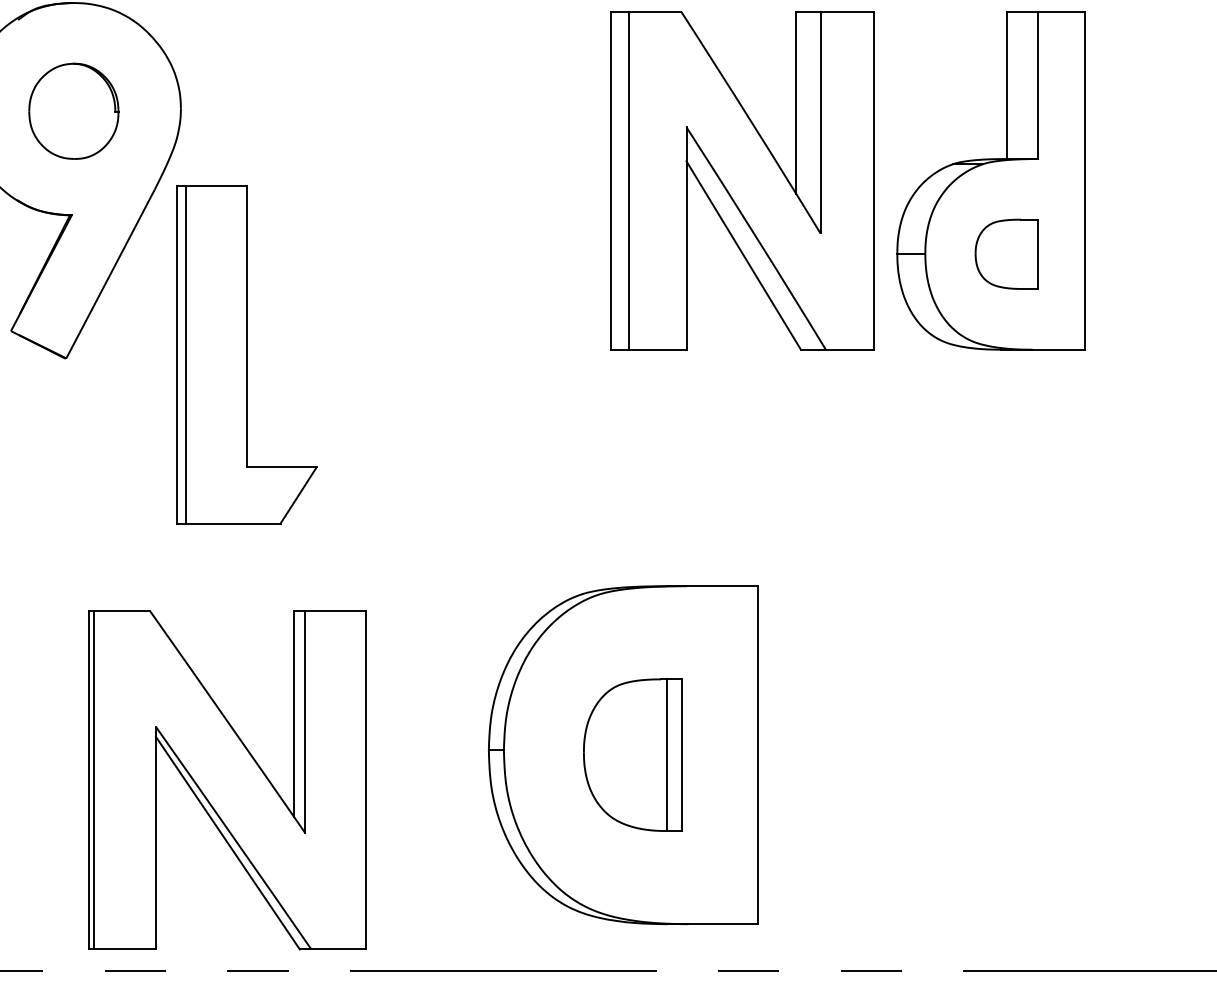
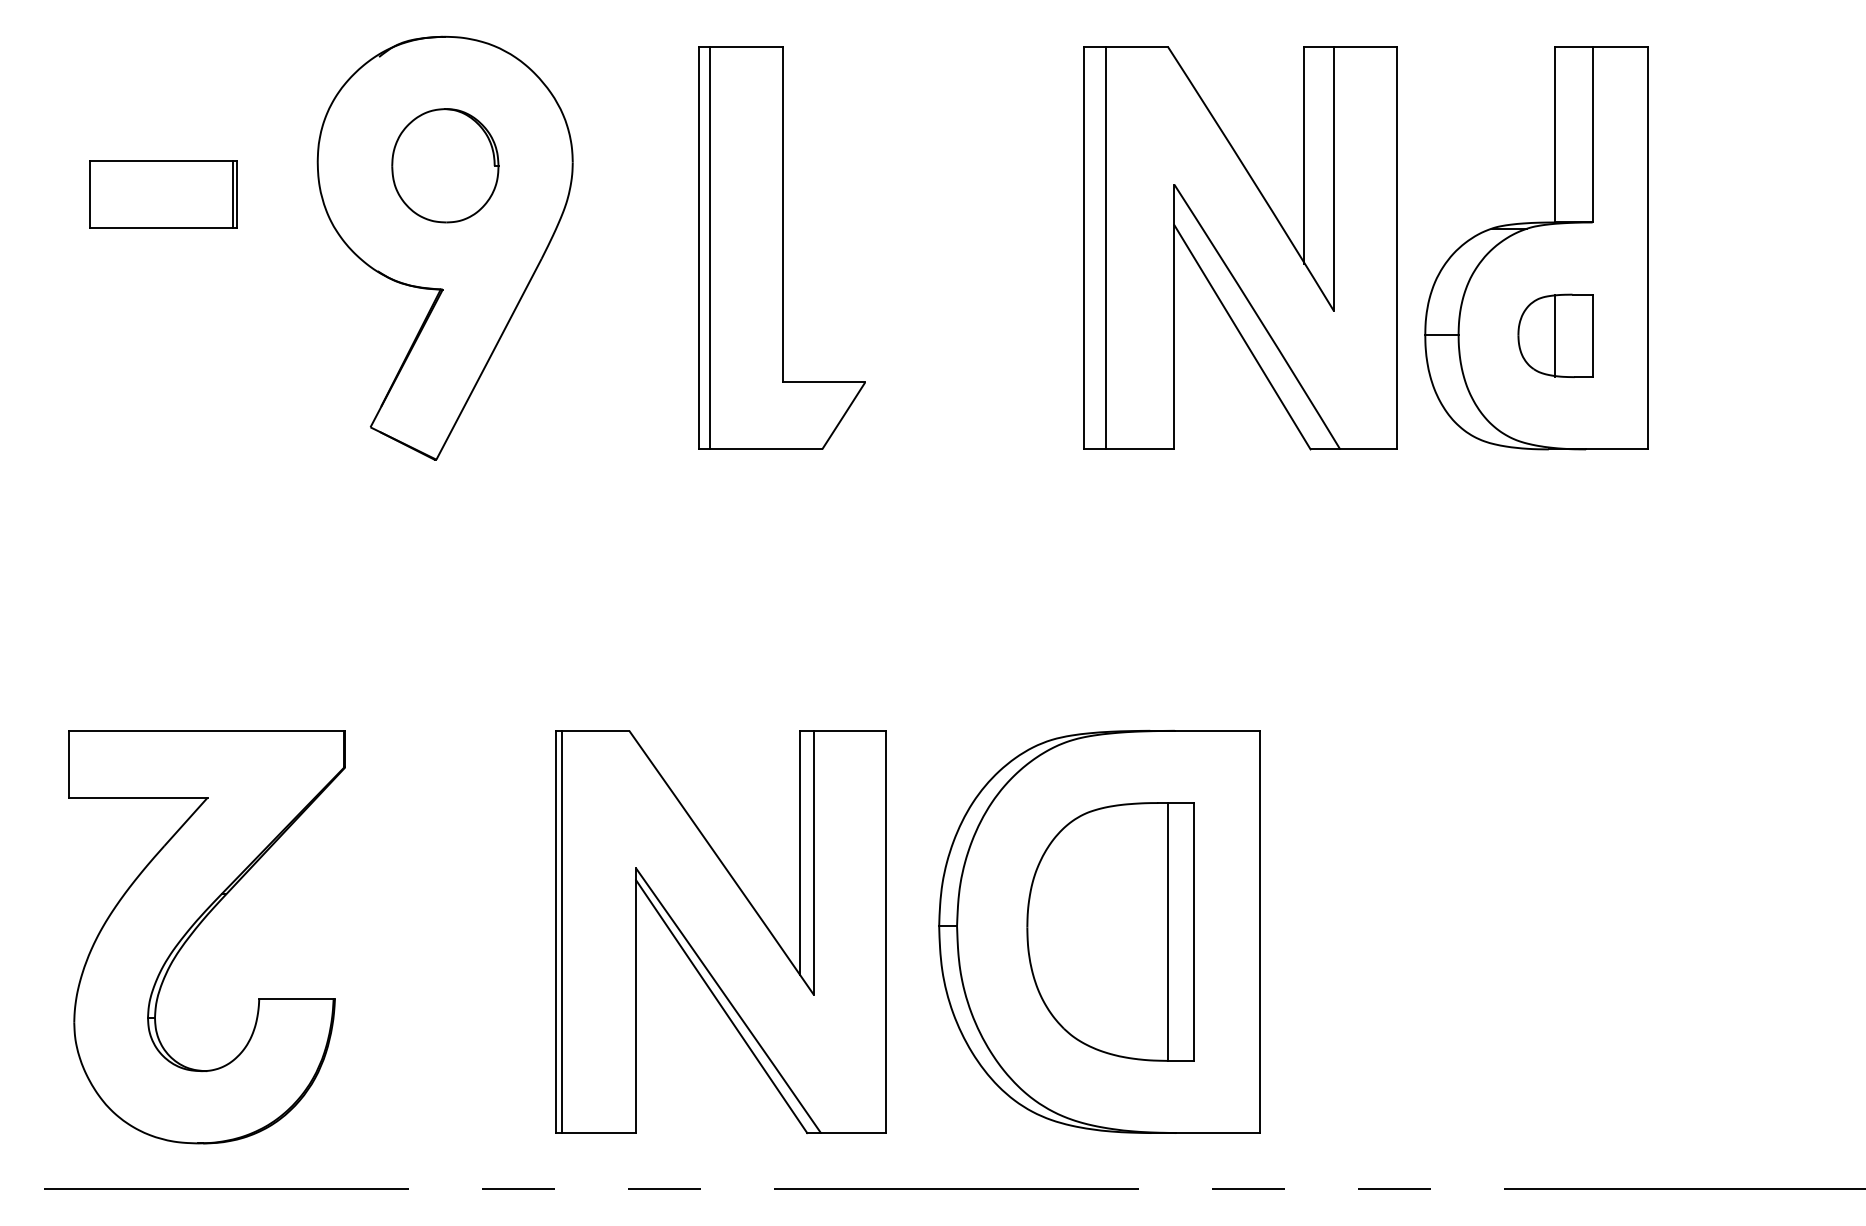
line: (1006, 253) -> (1555, 335), added
part: (246, 353) -> (781, 247), moved
part: (632, 754) -> (1110, 931), size x1.43
part: (226, 780) -> (720, 932), moved

